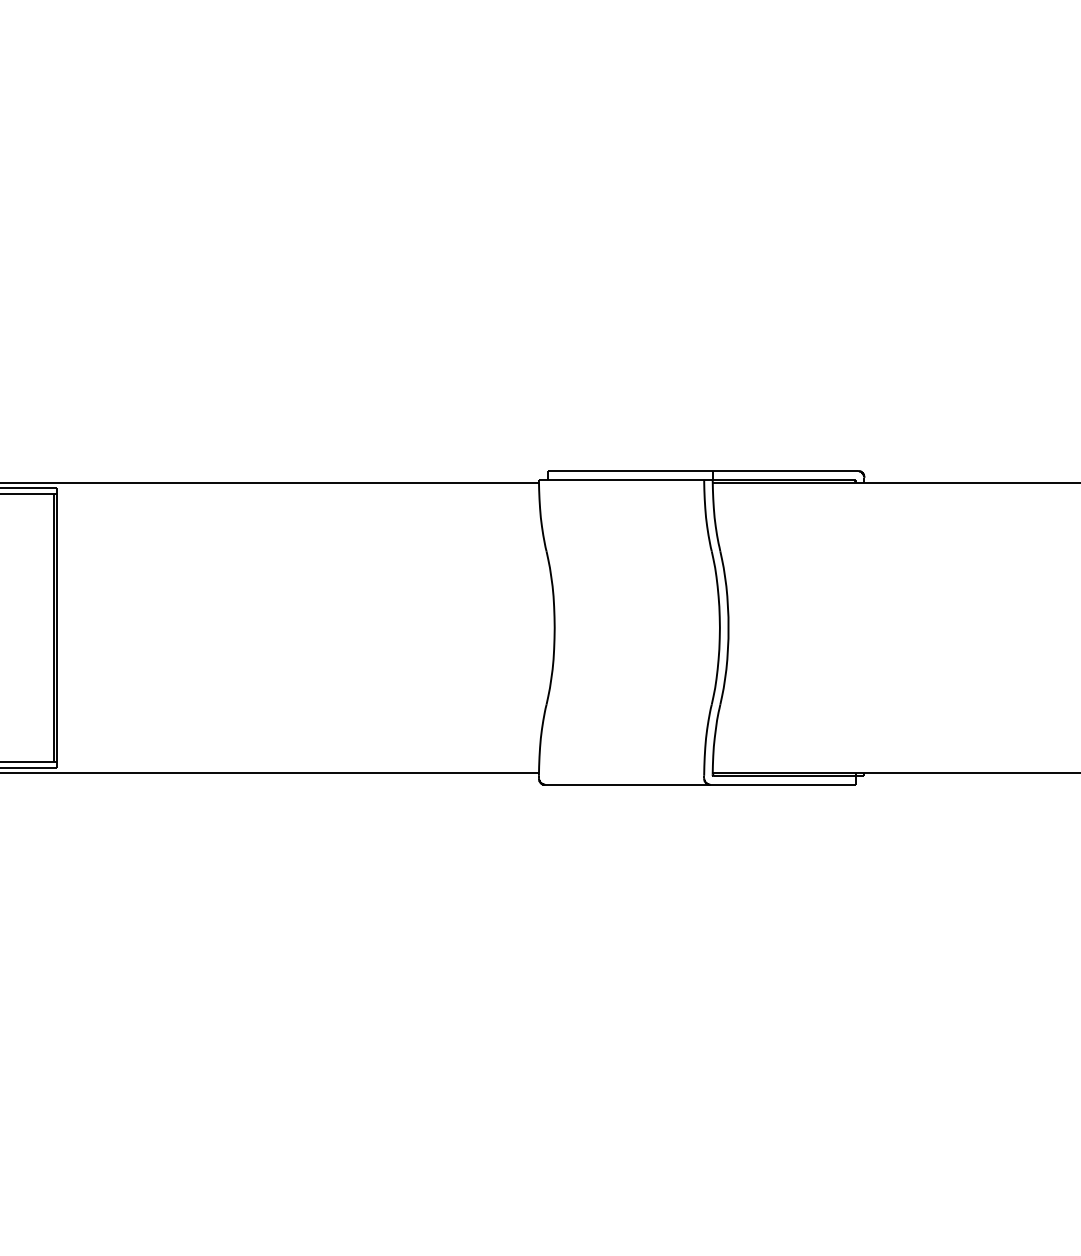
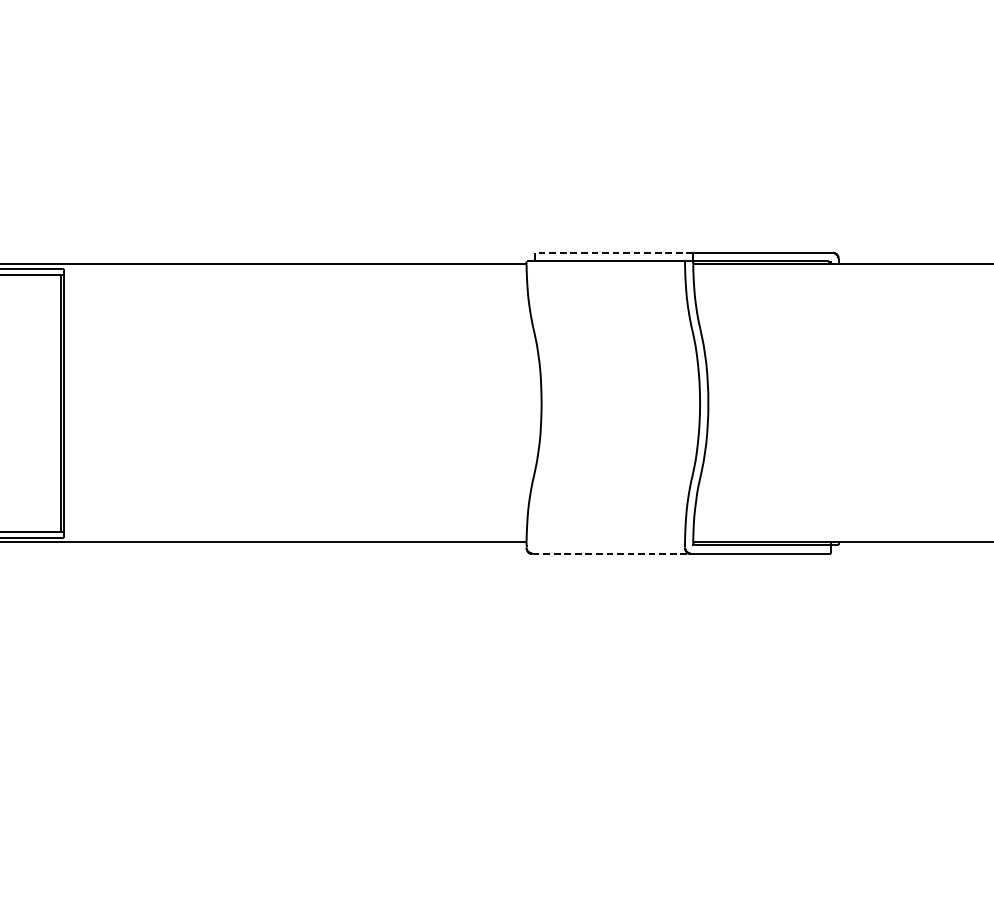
line: (630, 471) -> (614, 253), solid -> dashed
line: (628, 784) -> (612, 553), solid -> dashed

